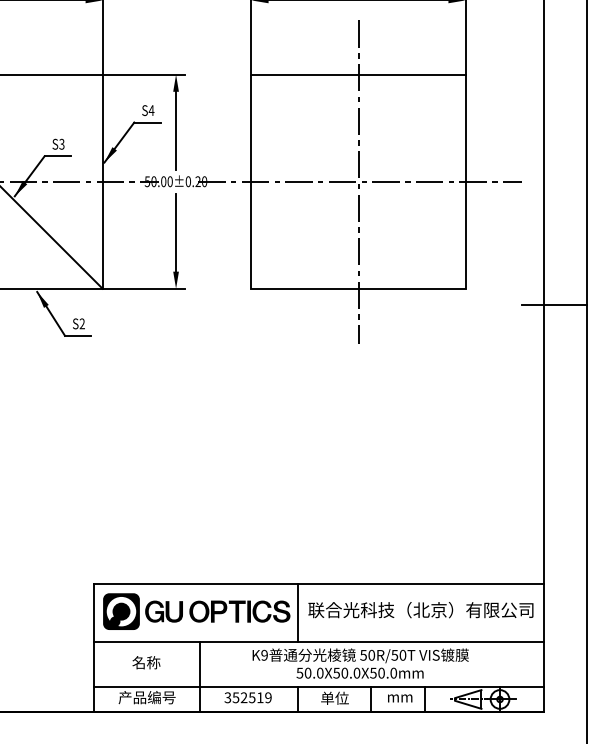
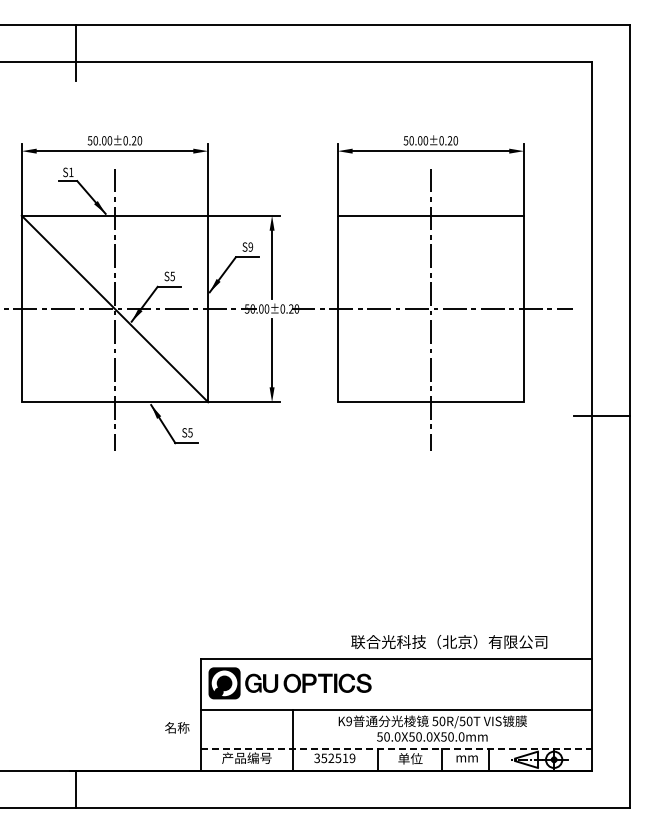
text: (151, 109) -> (250, 246), S4 -> S9
text: (61, 143) -> (172, 275), S3 -> S5
text: (82, 323) -> (190, 432), S2 -> S5
text: (421, 610) -> (449, 642), moved
line: (298, 611) -> (378, 683), removed
text: (146, 662) -> (177, 727), moved
line: (318, 686) -> (396, 748), solid -> dashed

